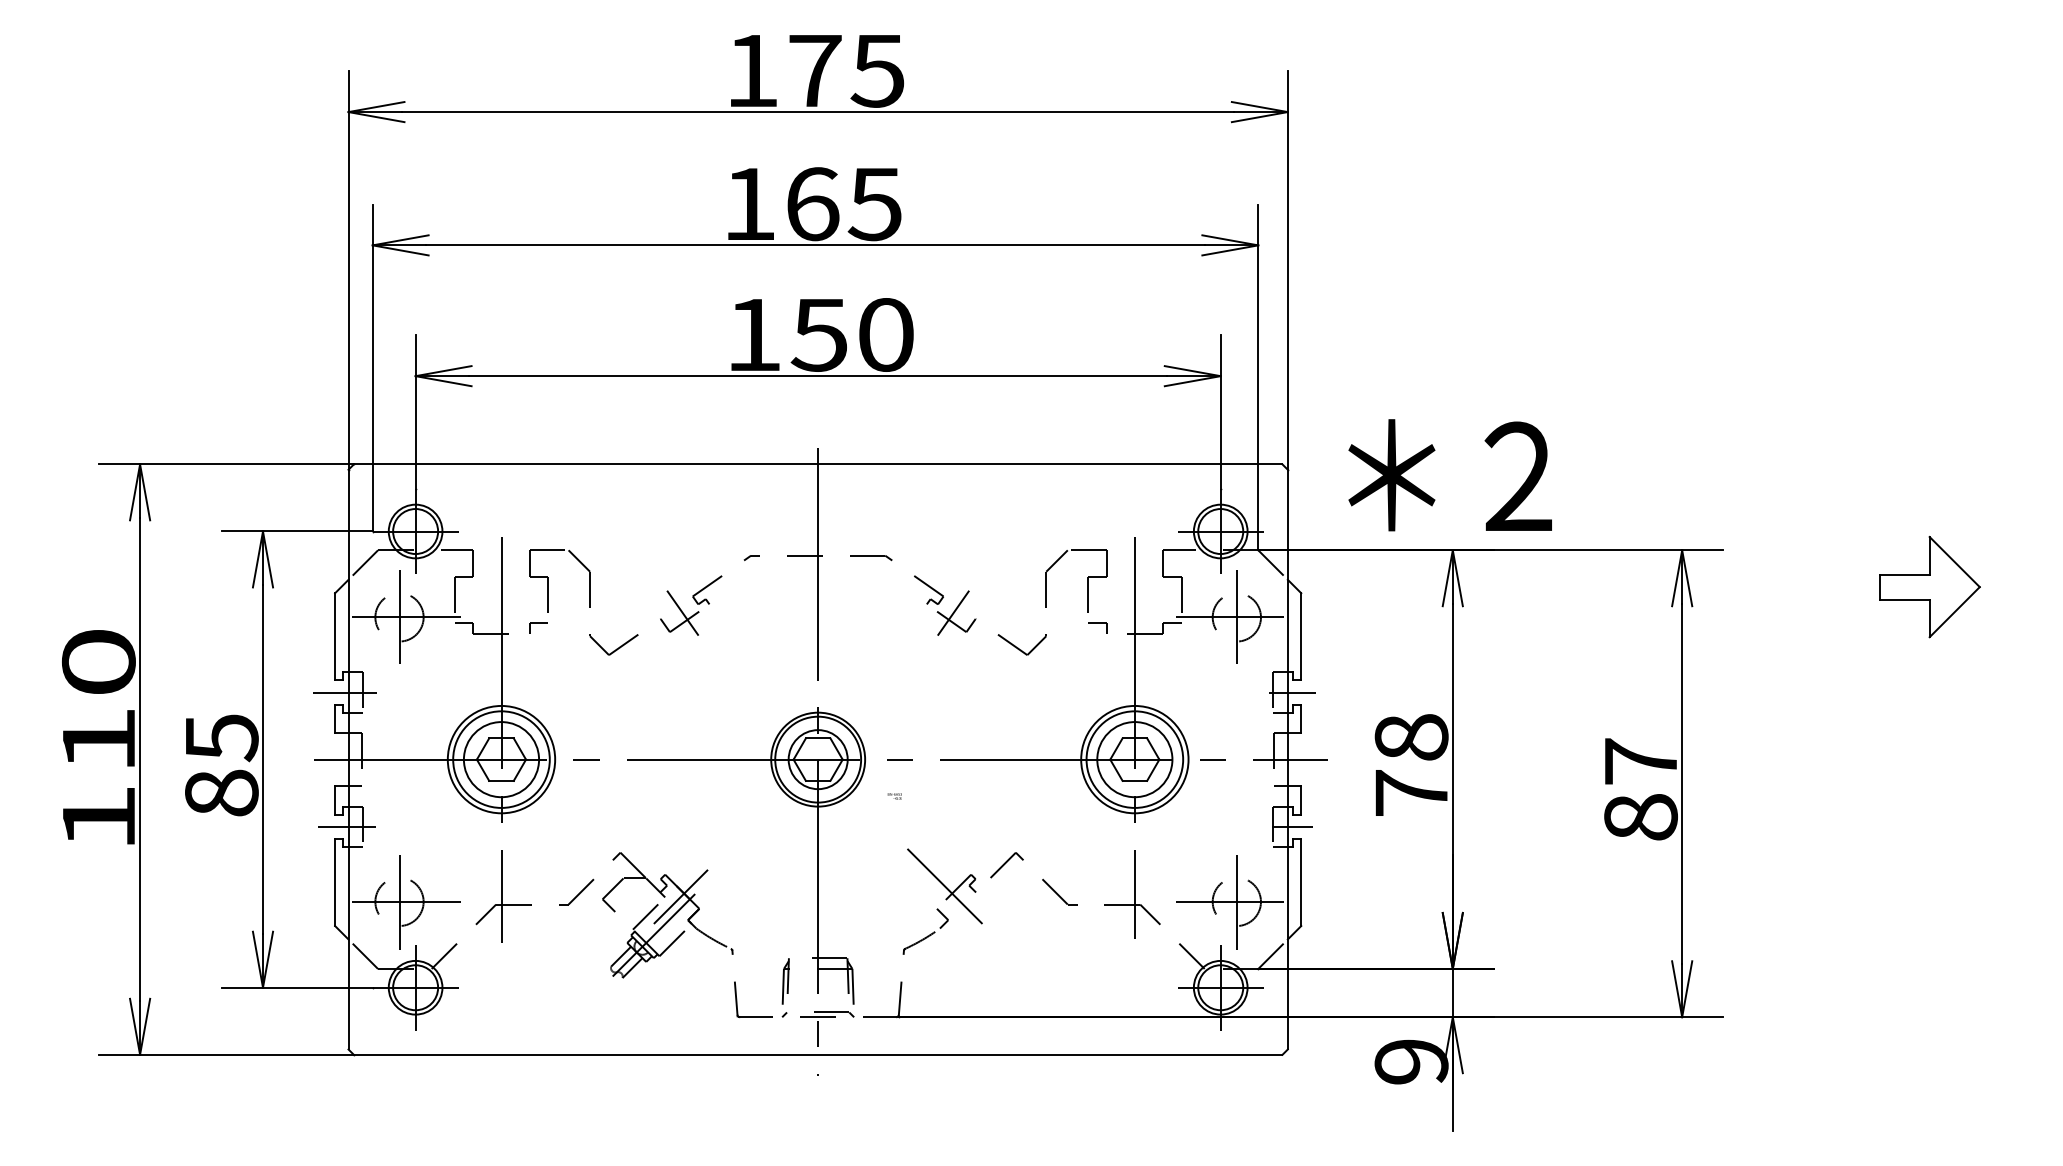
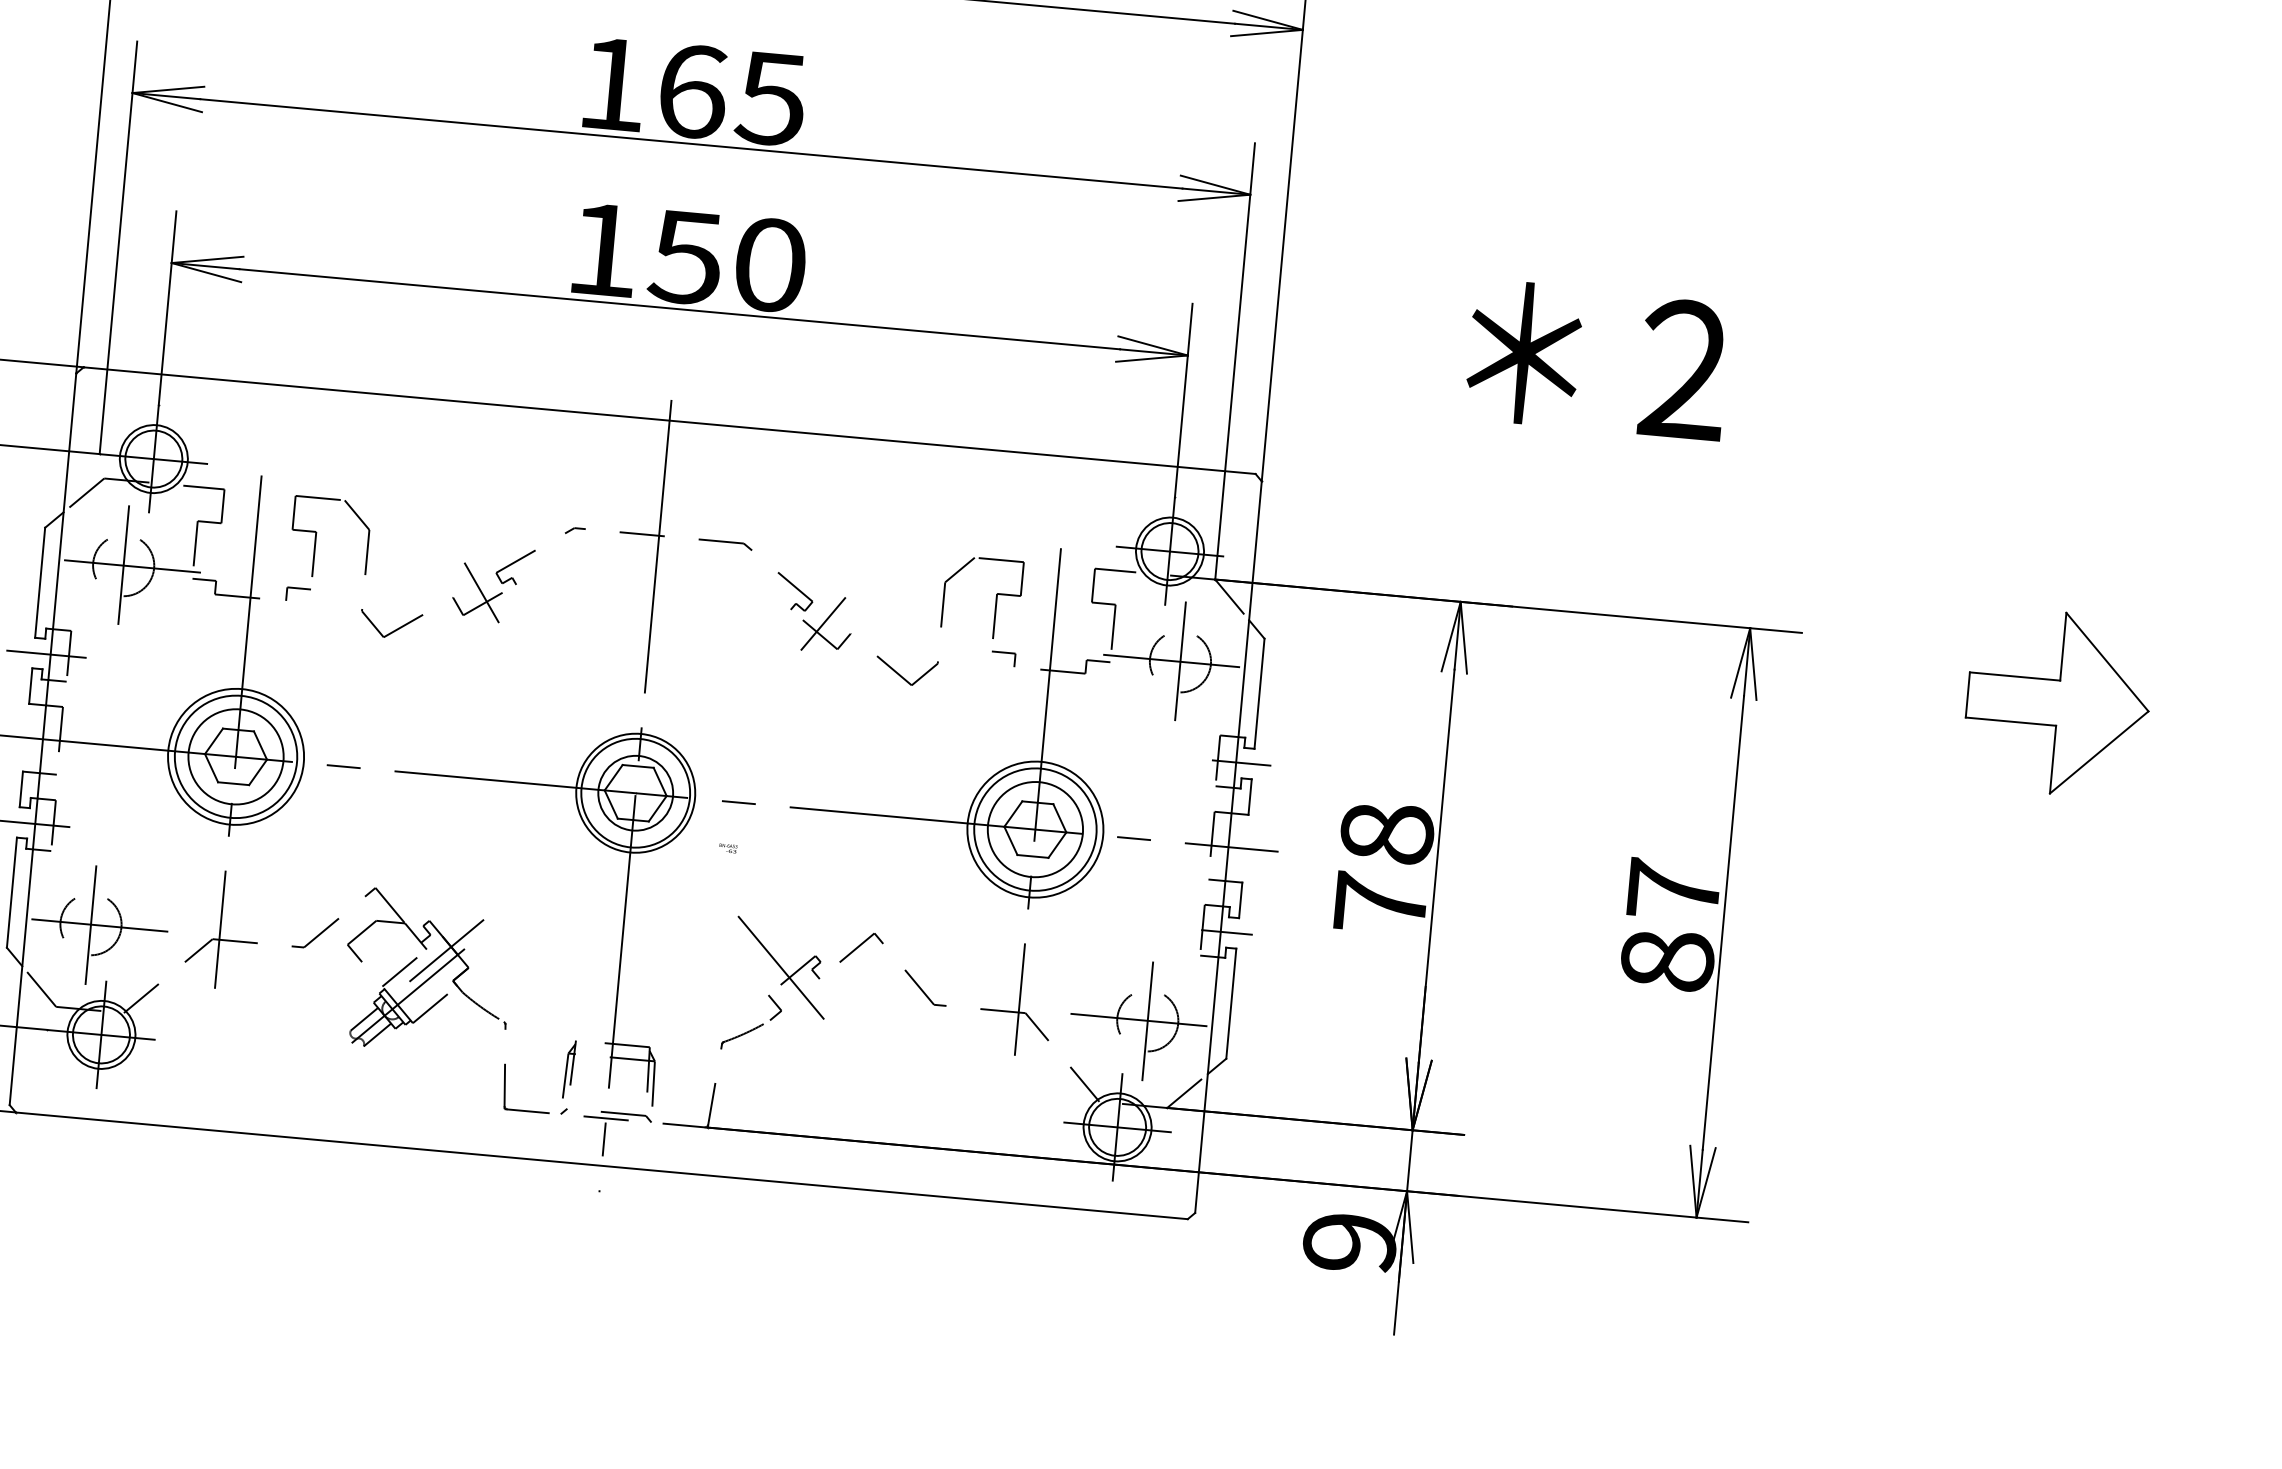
text: (1449, 475) -> (1596, 360), moved
part: (1929, 586) -> (2058, 702), size x1.43

